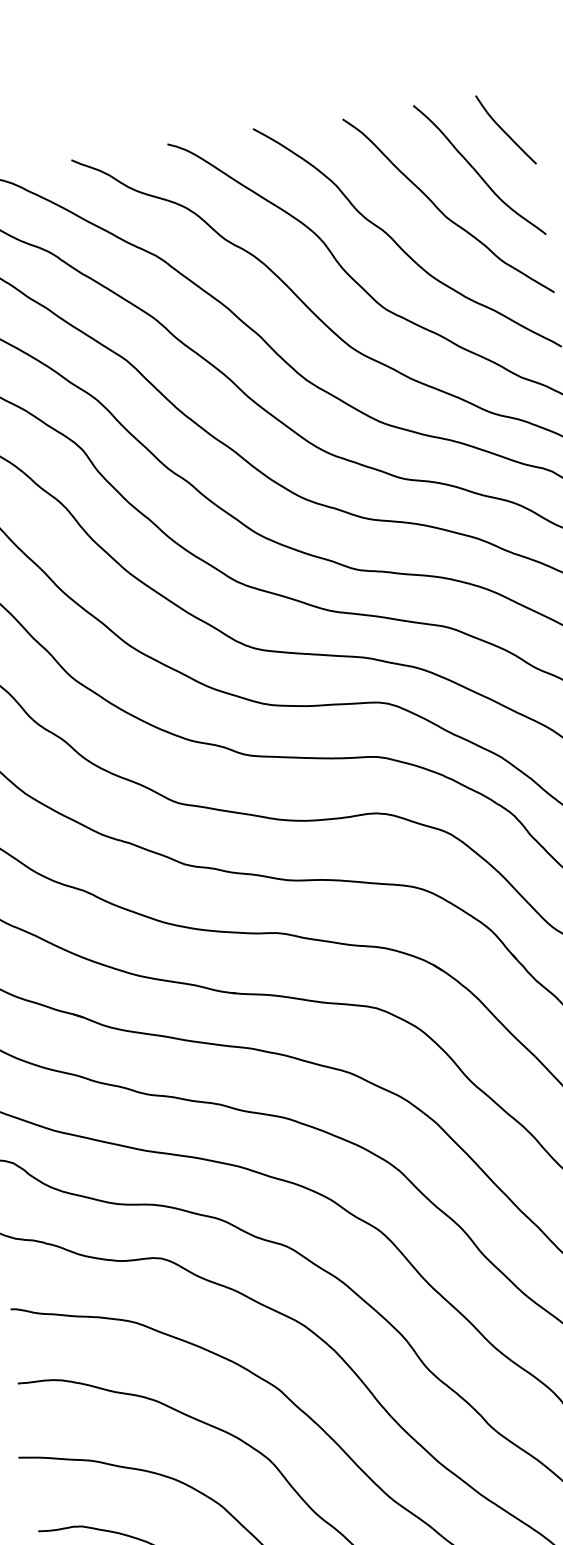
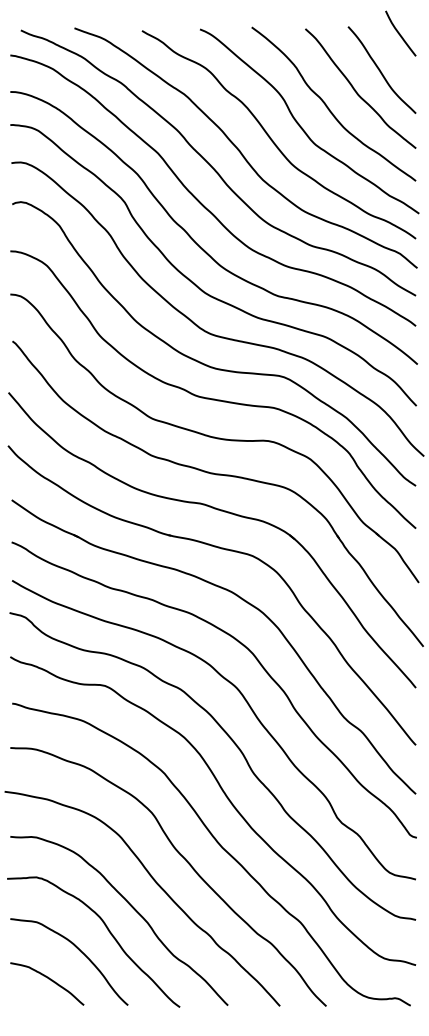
curve: (505, 129) -> (400, 33), moved

